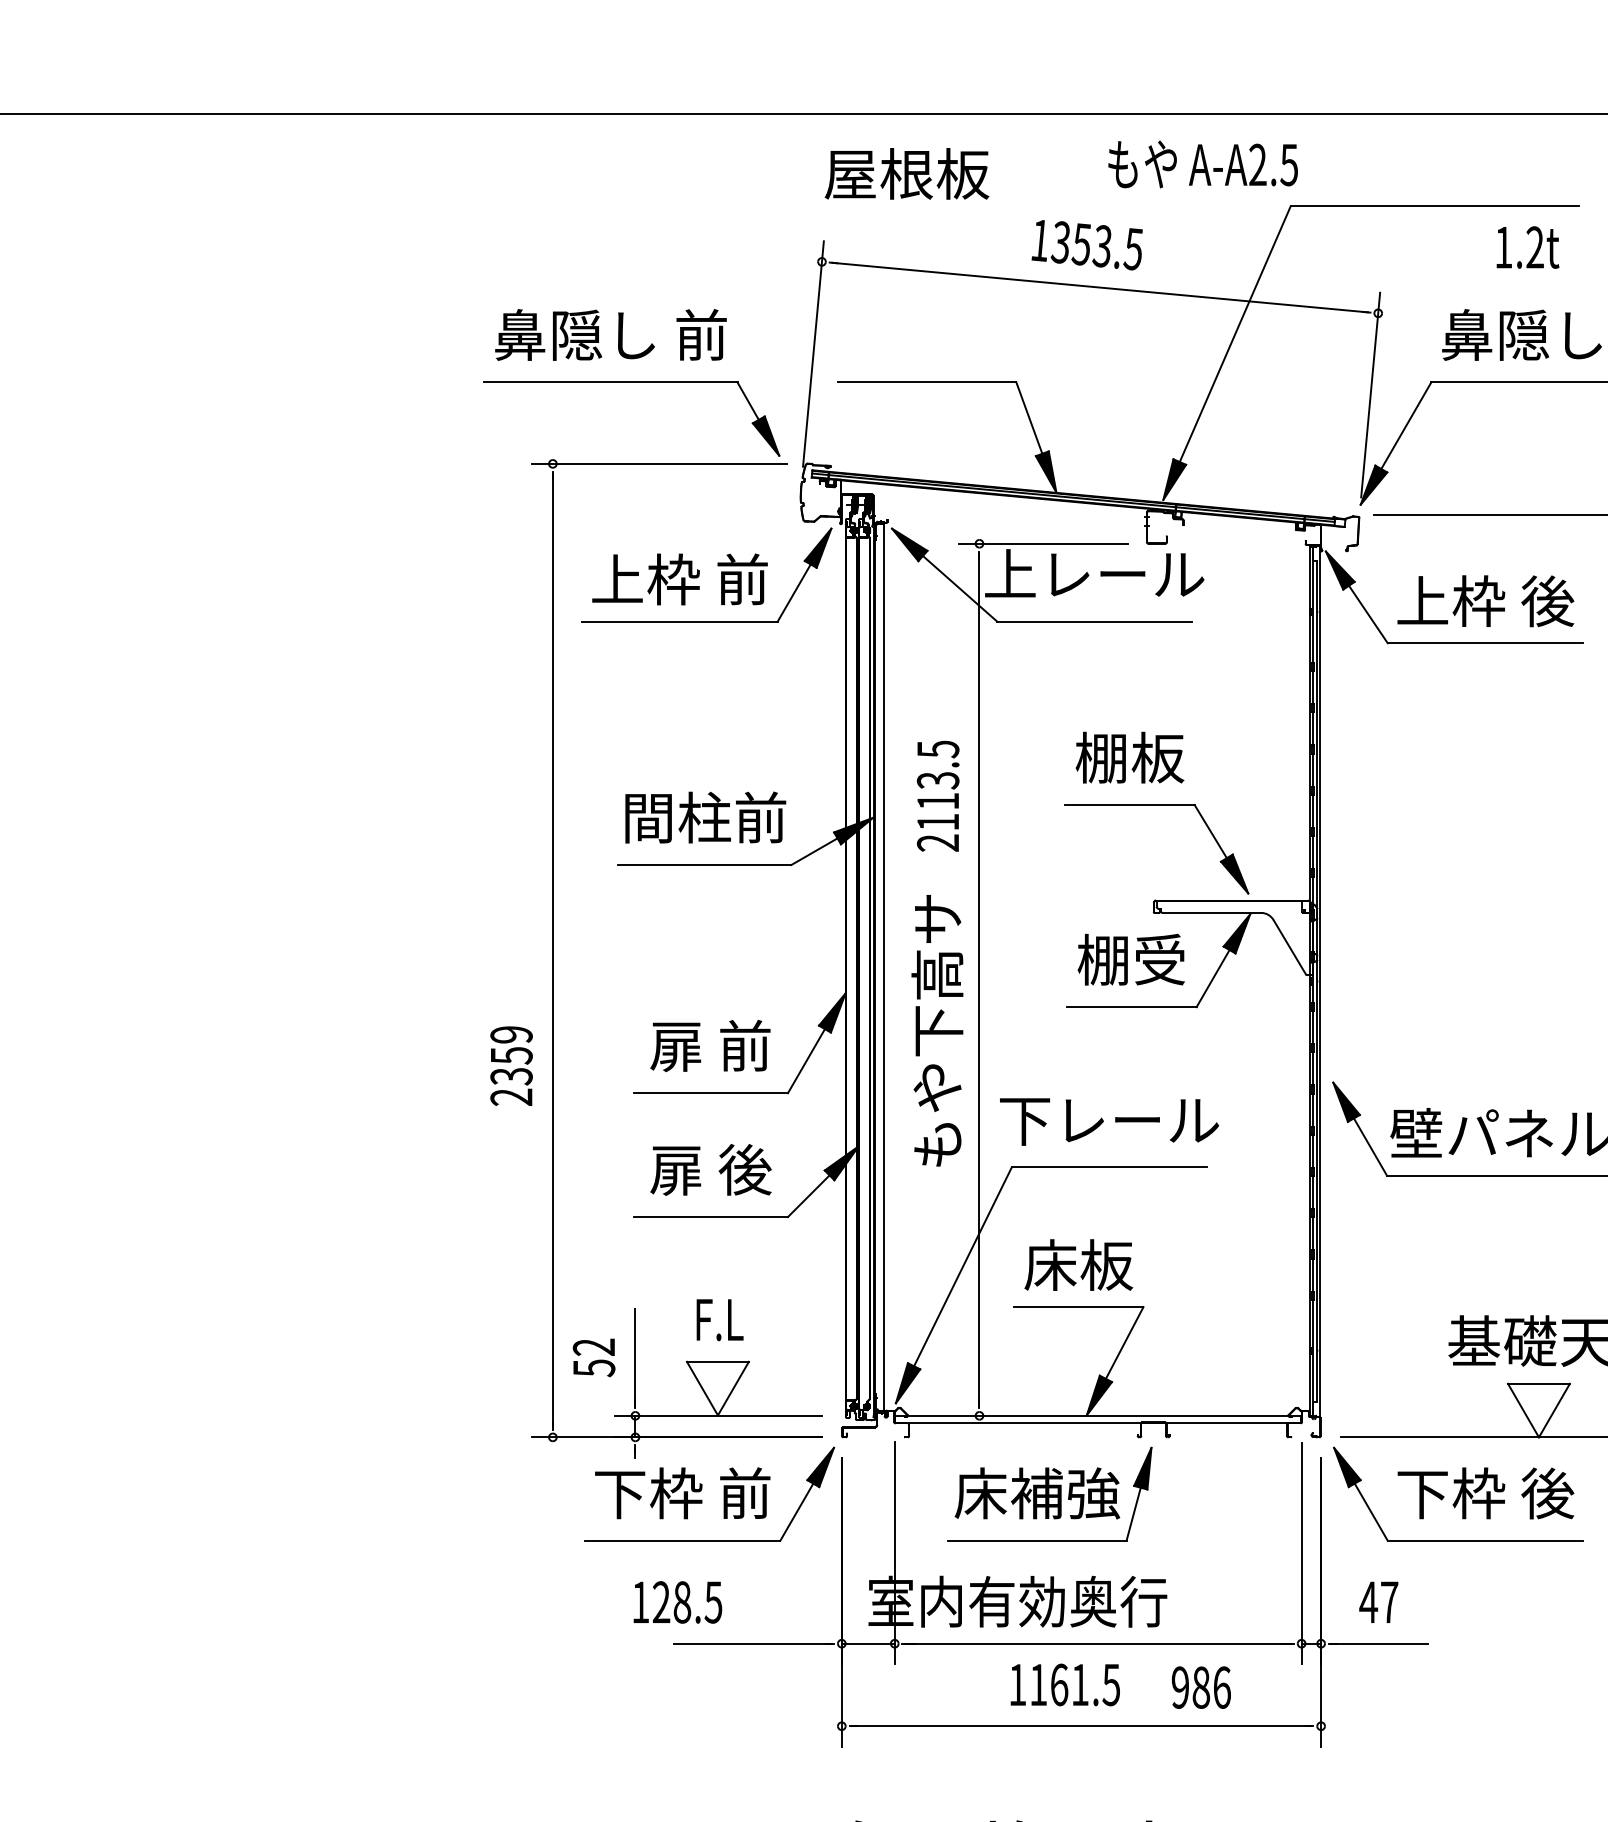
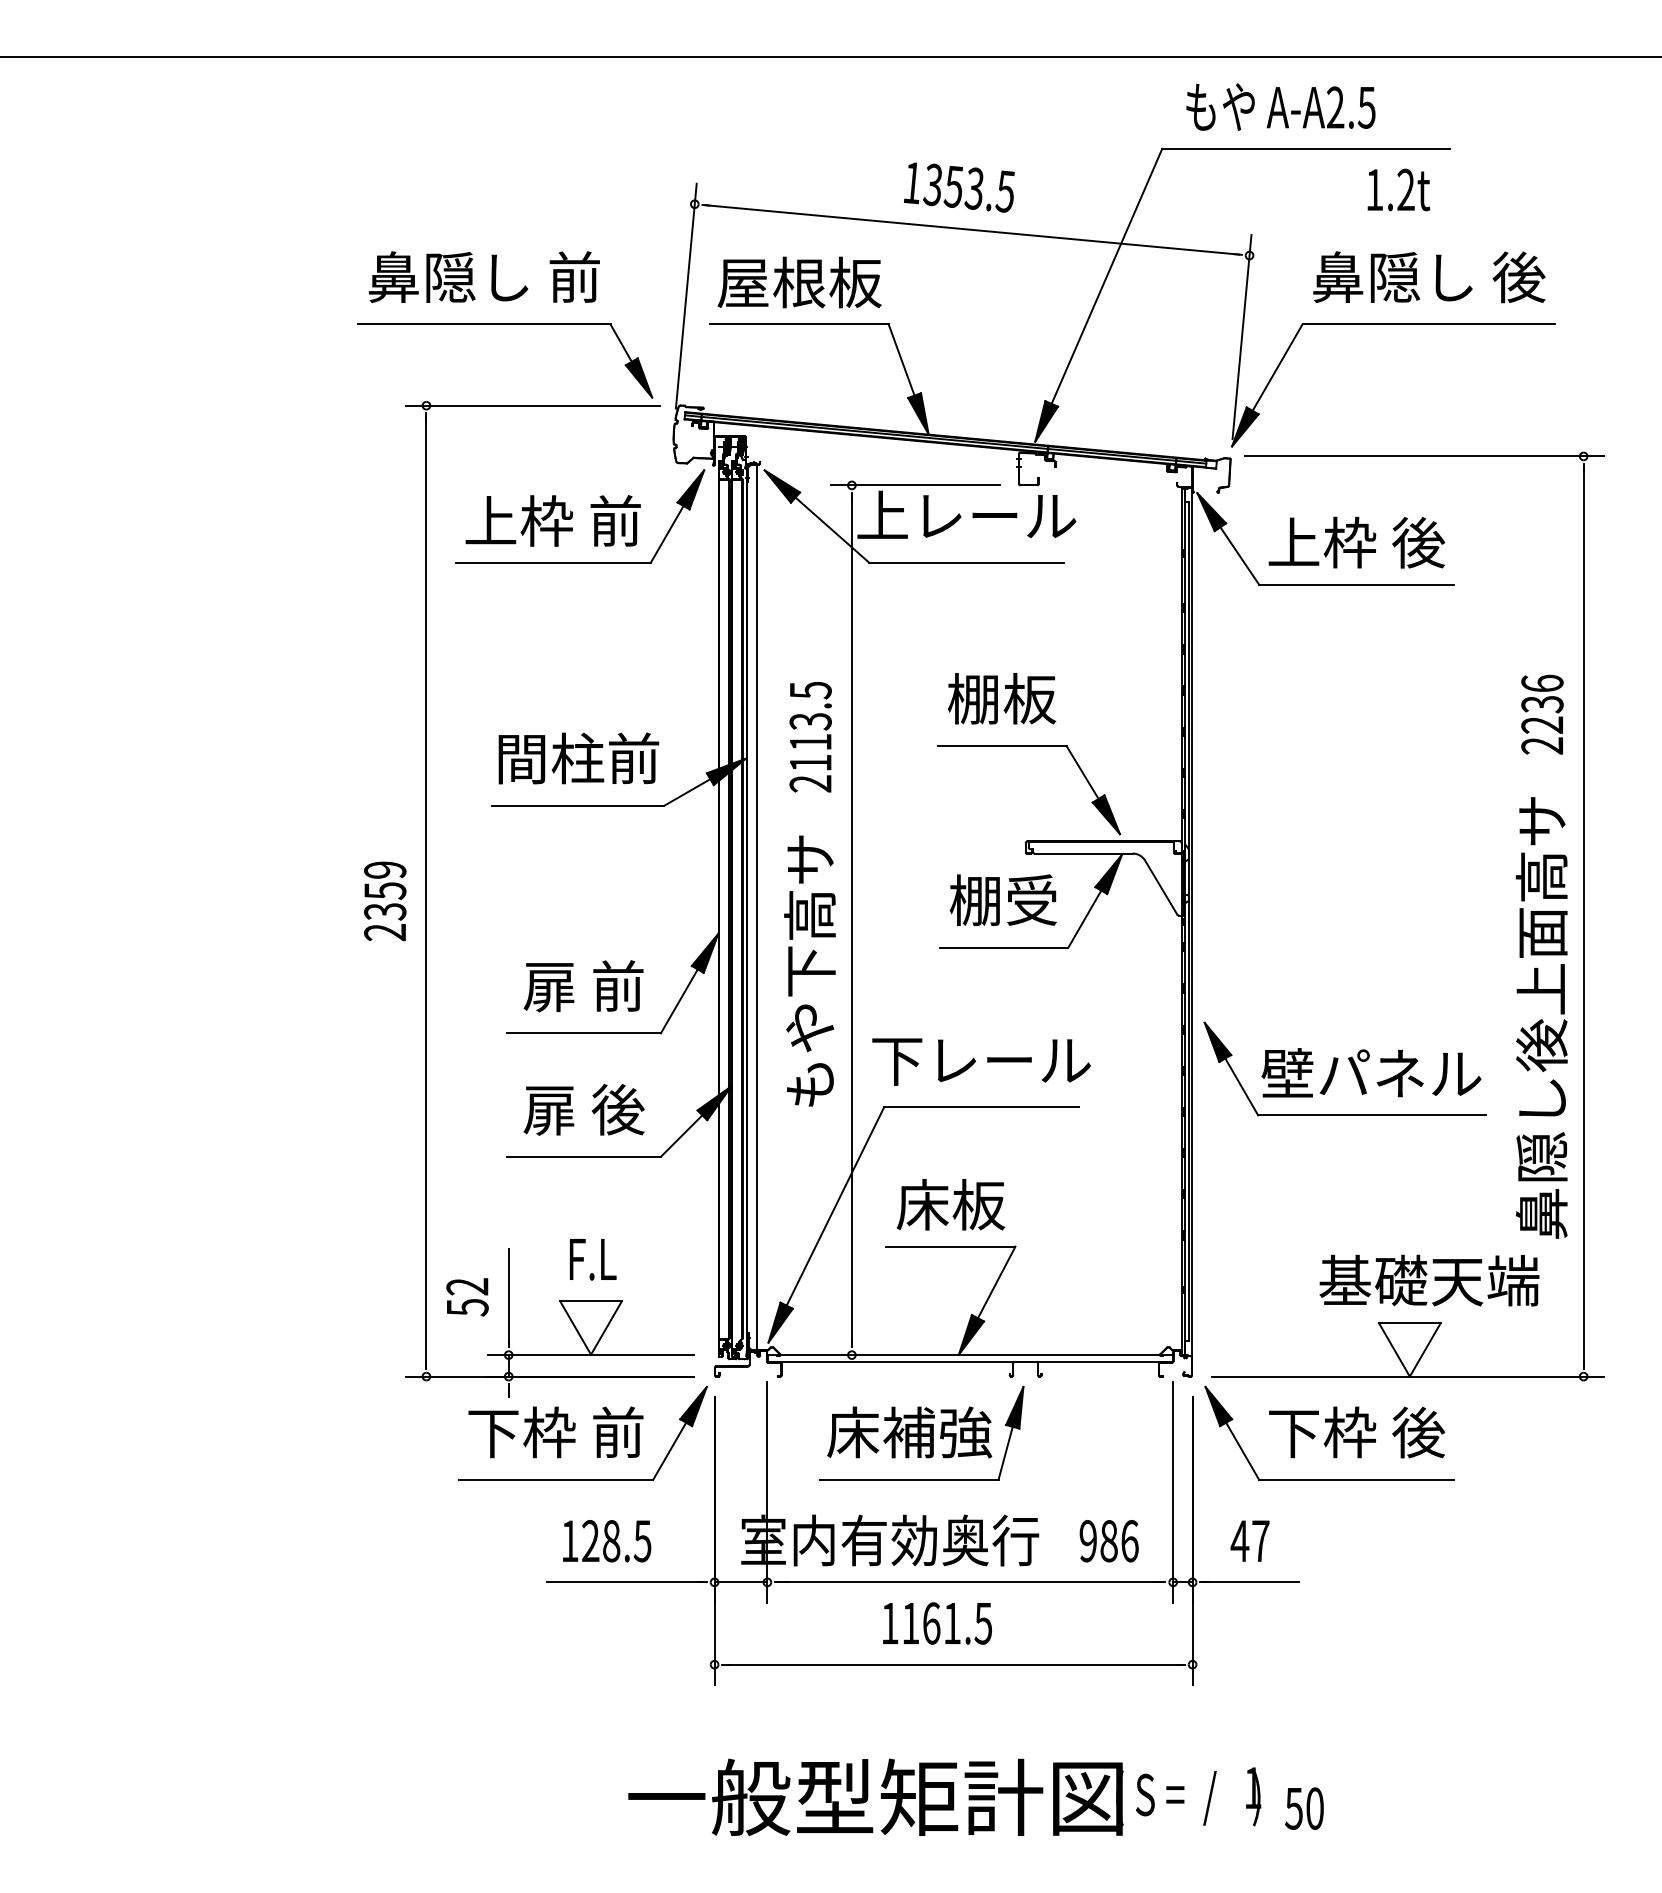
text: (1202, 163) -> (1280, 106), moved
text: (906, 173) -> (799, 282), moved
text: (511, 1066) -> (385, 901), moved
text: (678, 1602) -> (607, 1541), moved
text: (1200, 1687) -> (1108, 1541), moved

